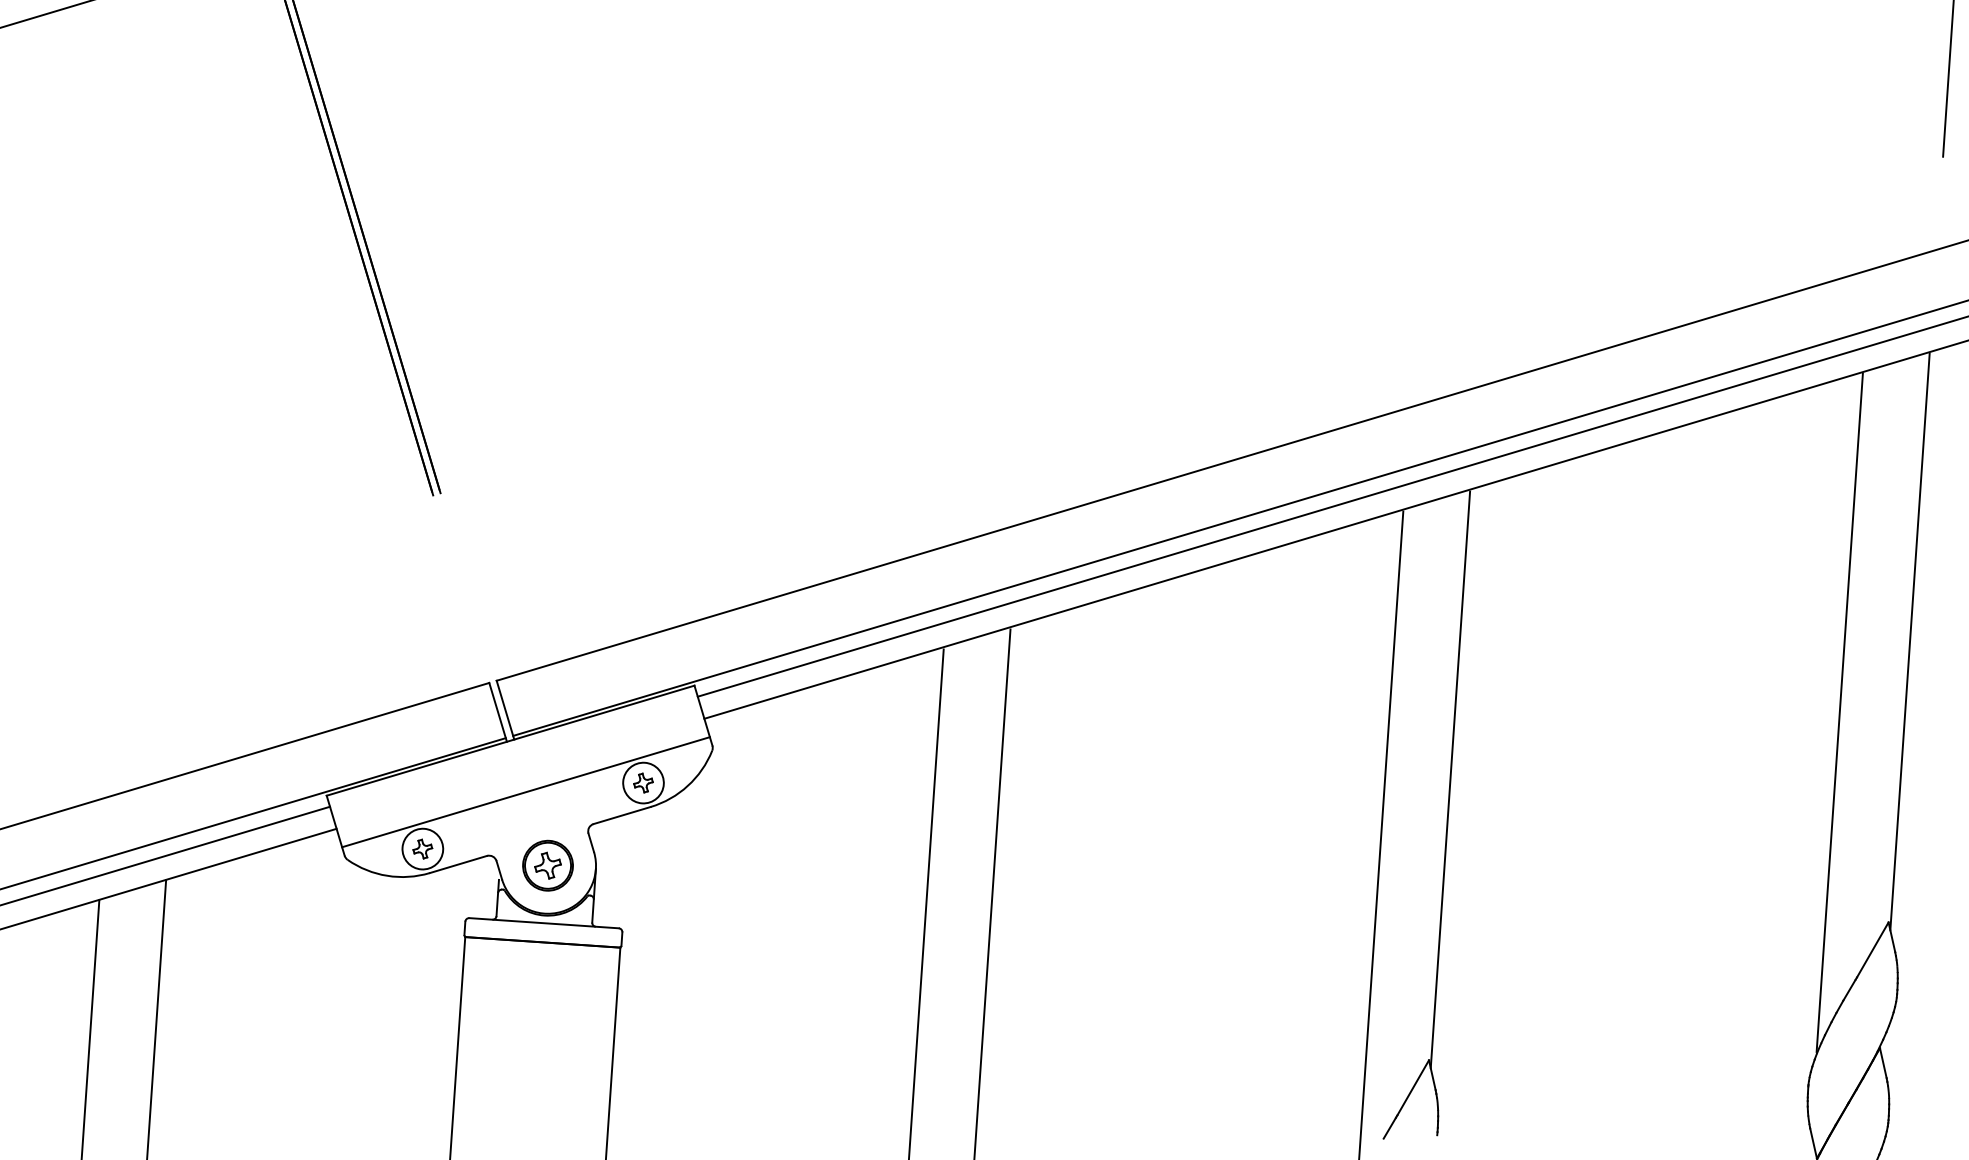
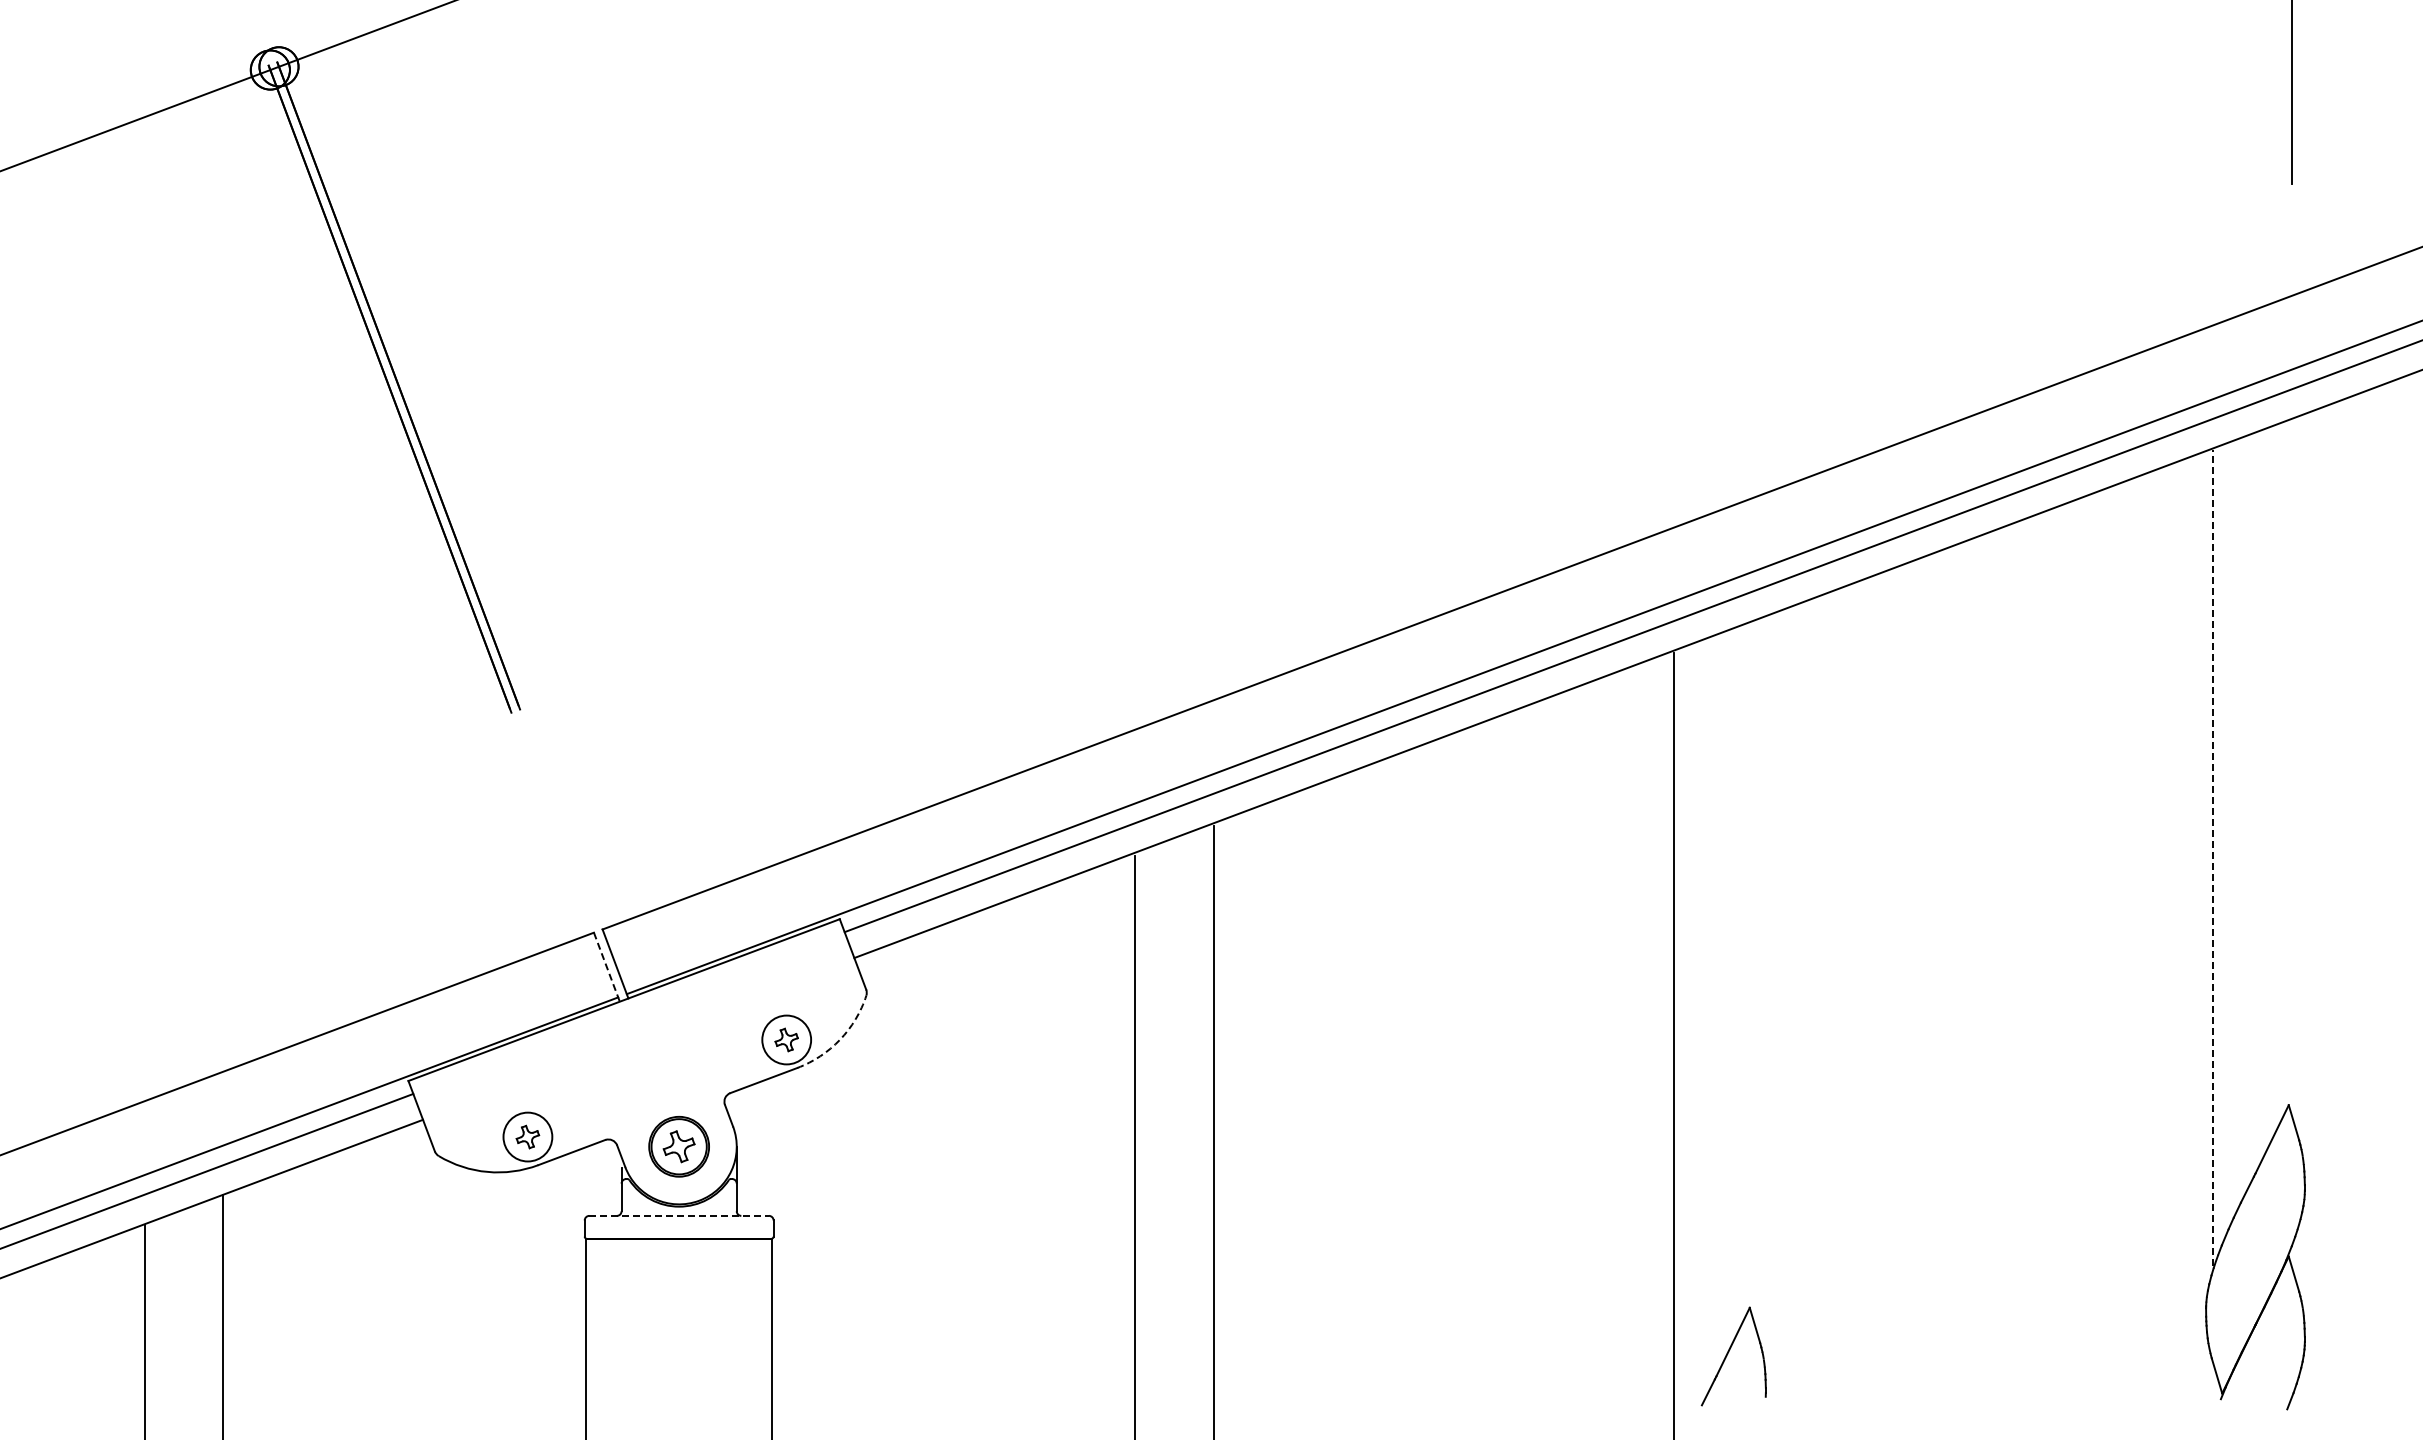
line: (1909, 641) -> (2291, 767), removed
line: (497, 712) -> (606, 967), solid -> dashed
line: (1839, 713) -> (2213, 858), solid -> dashed
line: (1450, 780) -> (1752, 970), removed
arc: (688, 785) -> (840, 1039), solid -> dashed
line: (525, 792) -> (646, 1060), removed
line: (544, 922) -> (679, 1215), solid -> dashed

